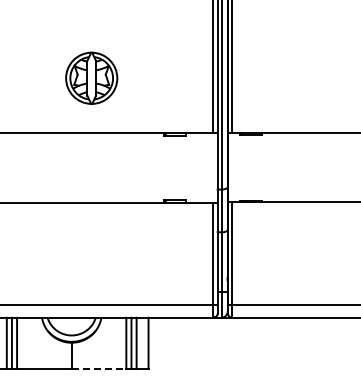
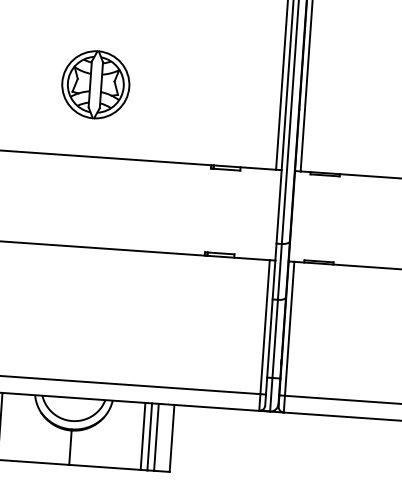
part: (91, 77) -> (95, 83), moved
line: (99, 369) -> (105, 468), dashed -> solid

